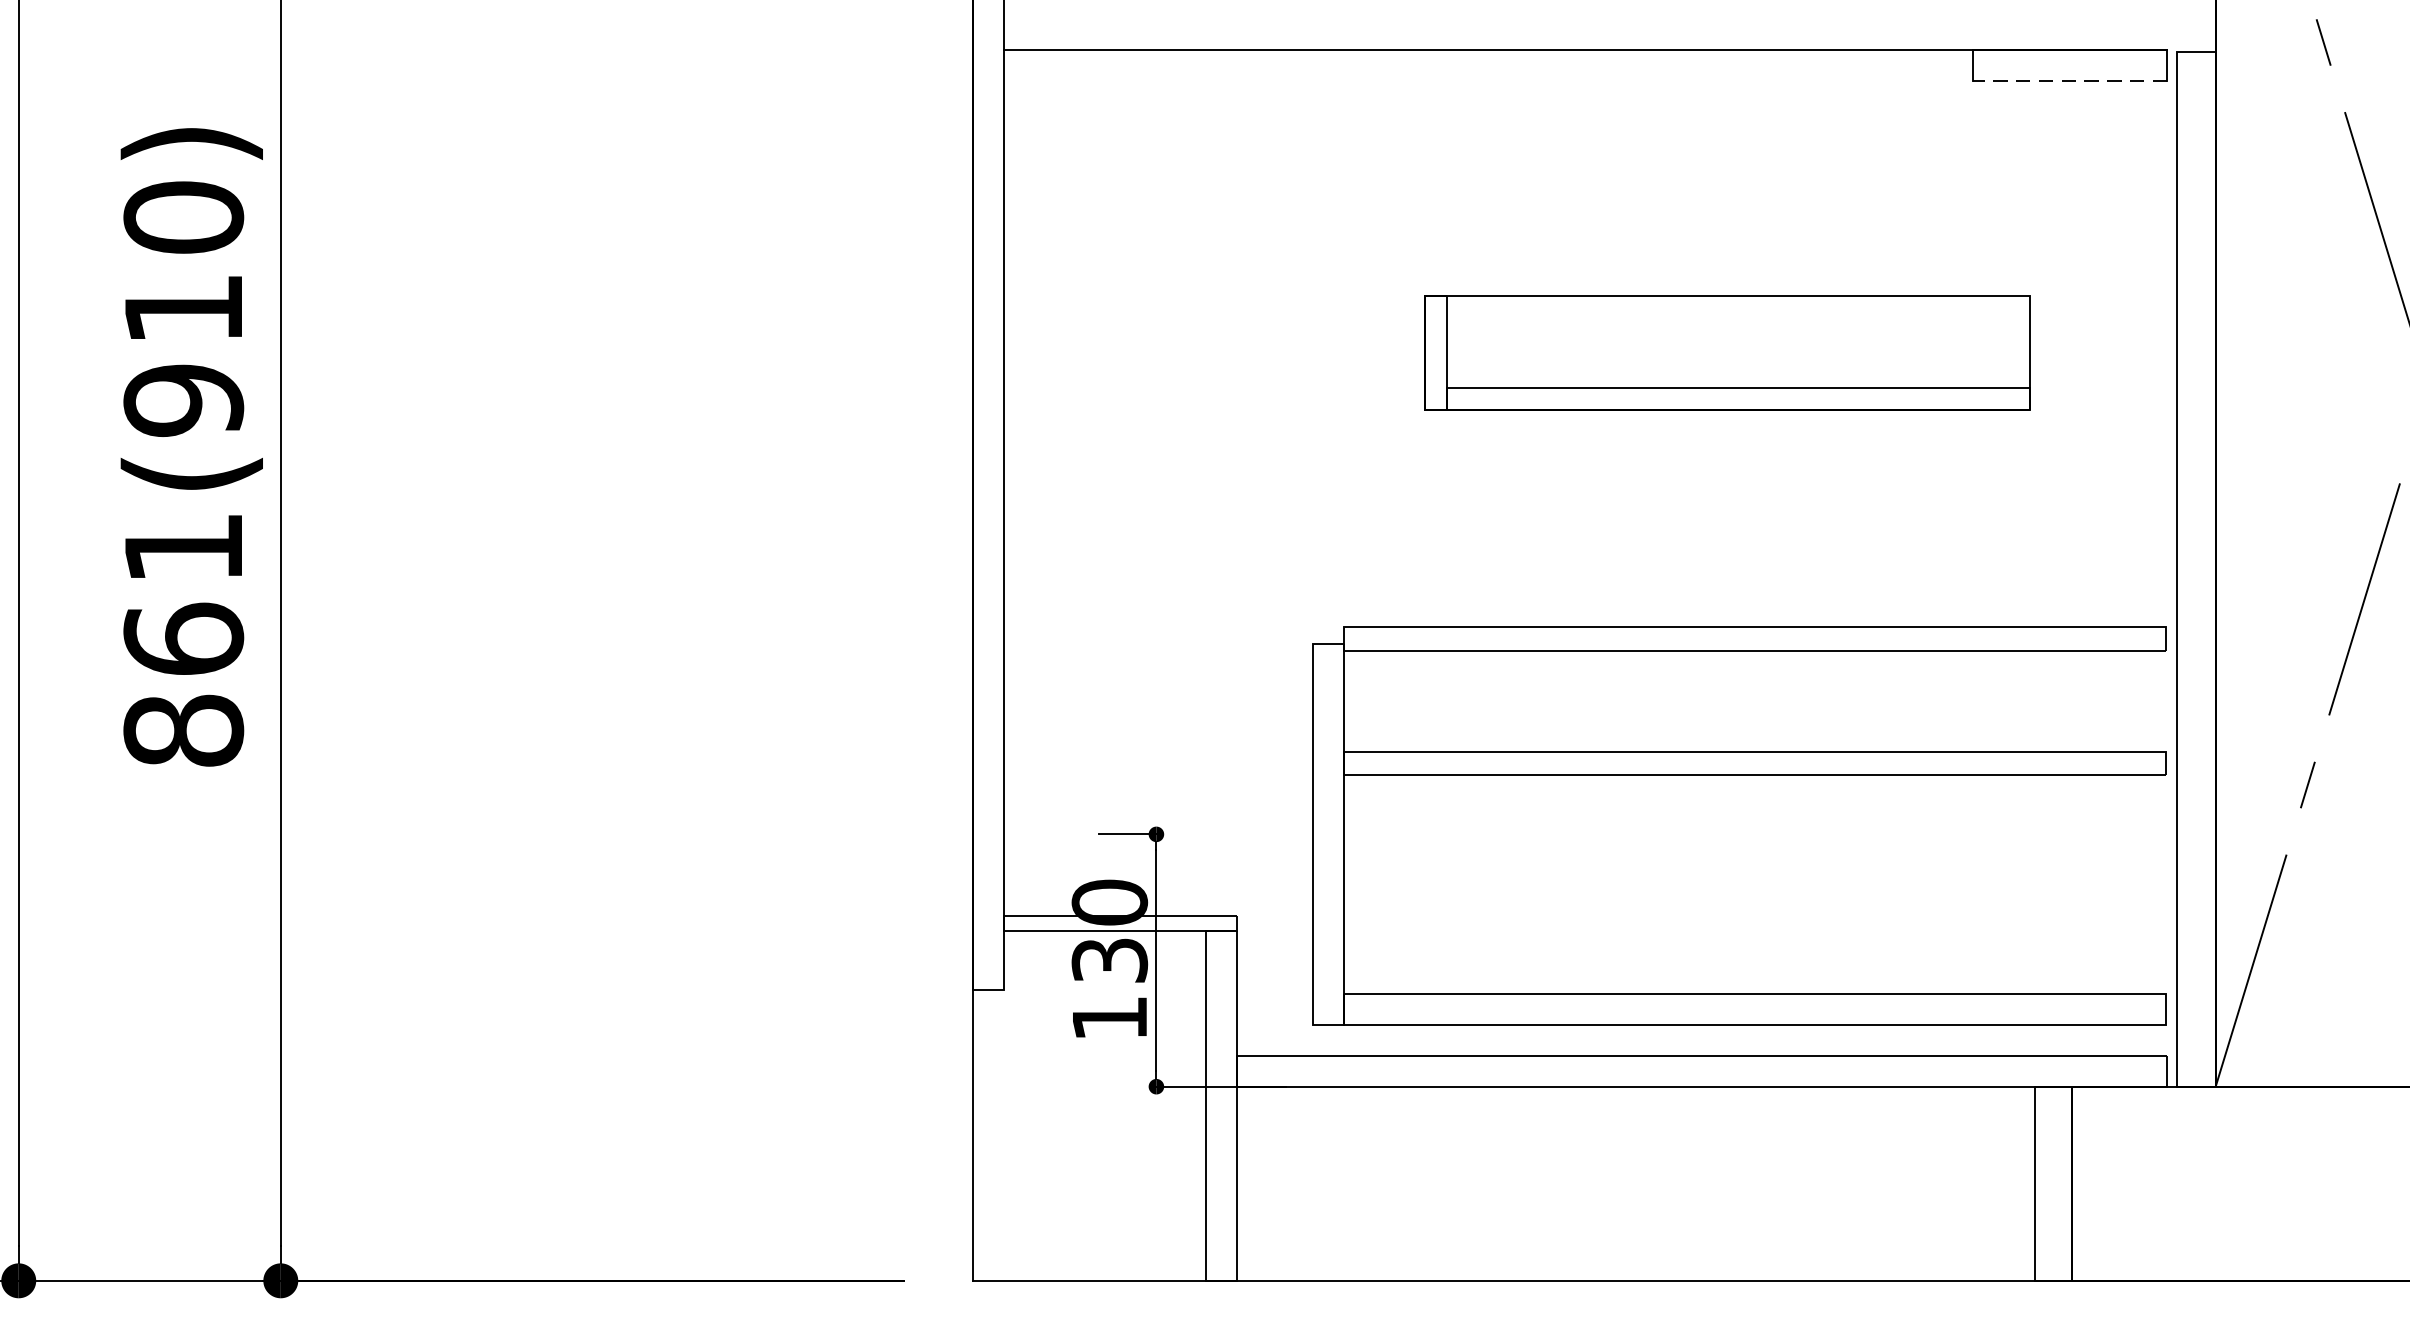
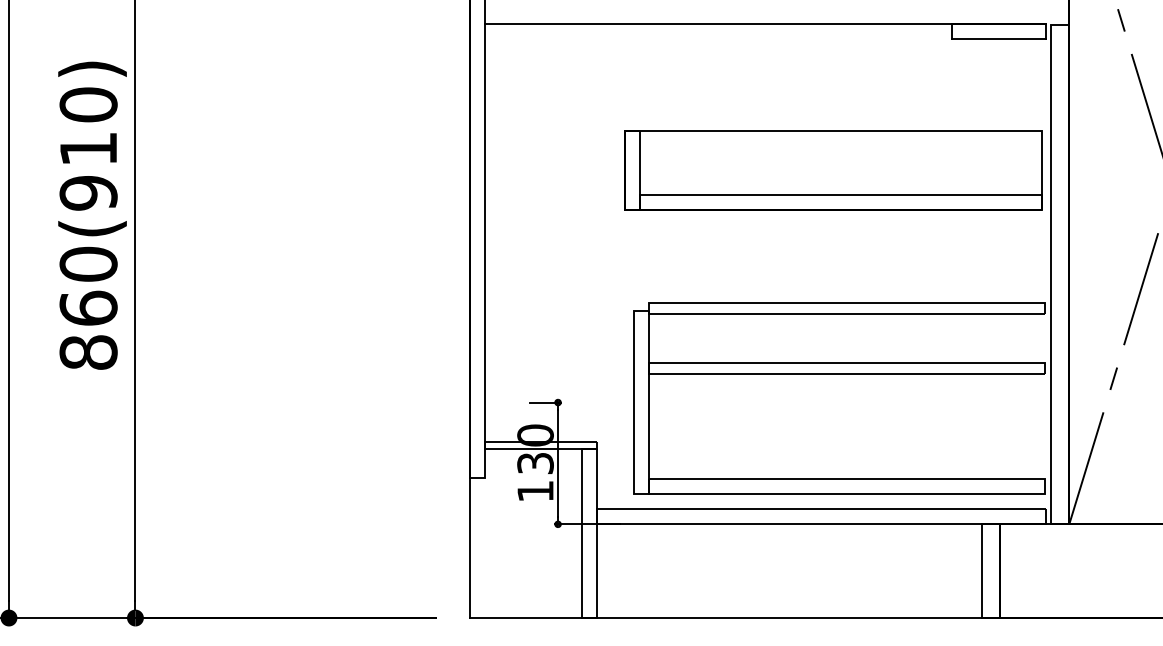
line: (2071, 82) -> (999, 39), dashed -> solid
part: (1727, 353) -> (833, 170), size x1.43
text: (183, 546) -> (88, 263), 861(910) -> 860(910)

